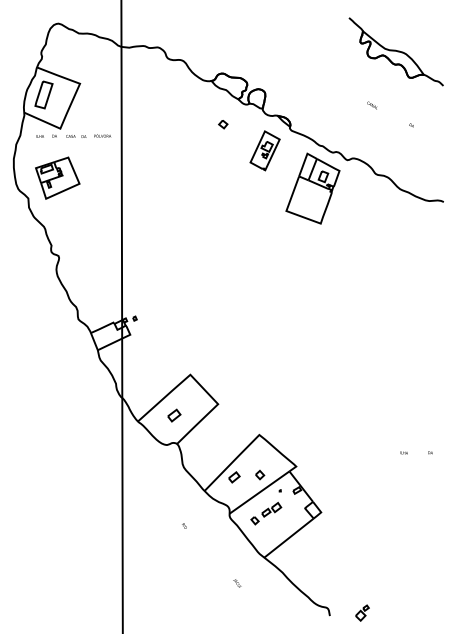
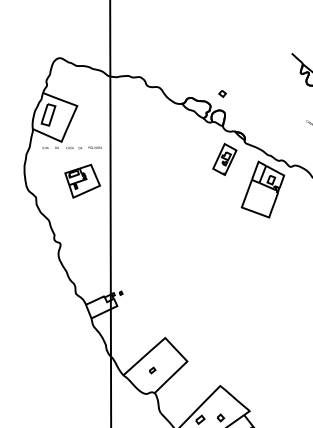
part: (223, 124) -> (222, 93), moved
part: (57, 177) -> (82, 180), moved
part: (174, 415) -> (152, 370), size x0.6

